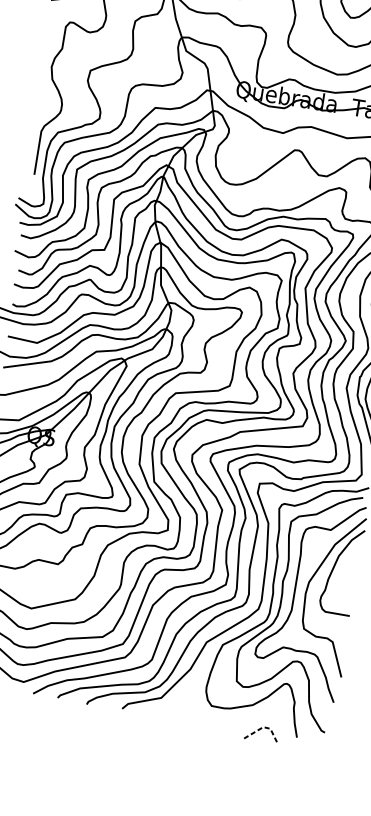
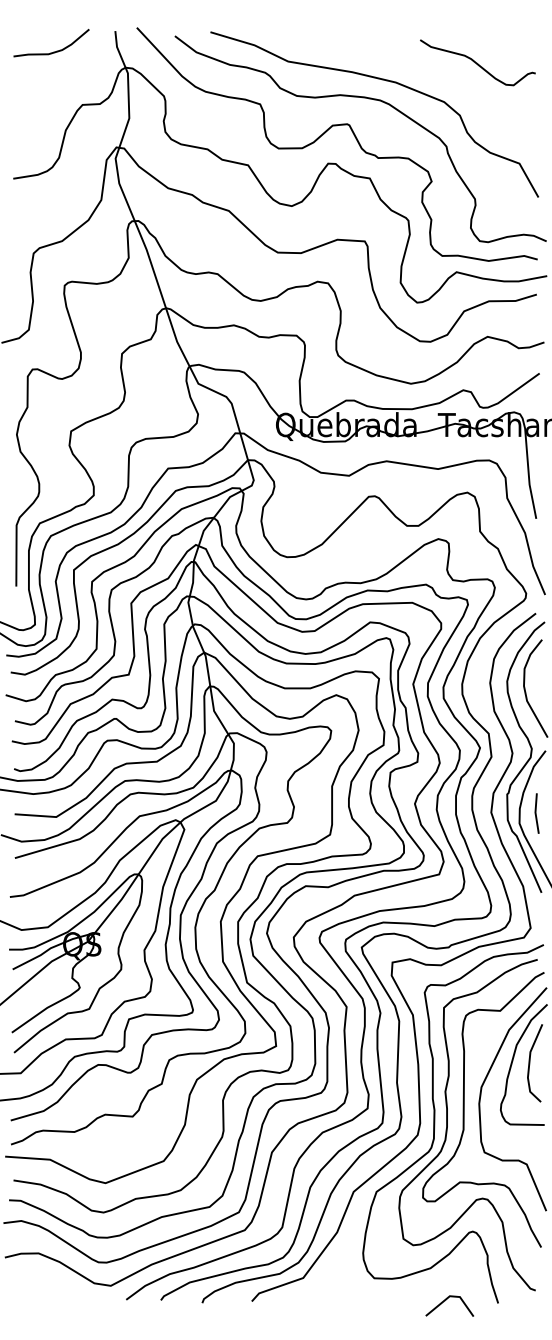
line: (346, 570) -> (530, 1063), added
line: (264, 727) -> (451, 1296), dashed -> solid

